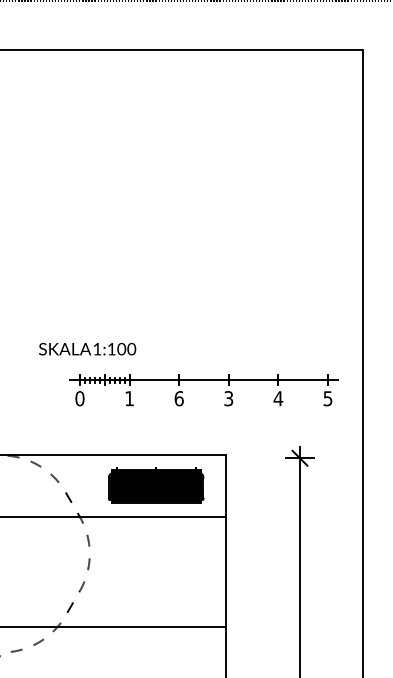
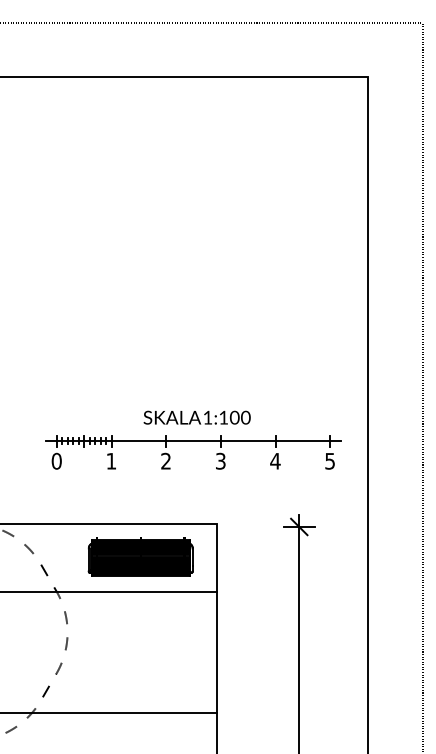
text: (86, 348) -> (196, 417), moved
text: (179, 397) -> (166, 460), 6 -> 2

